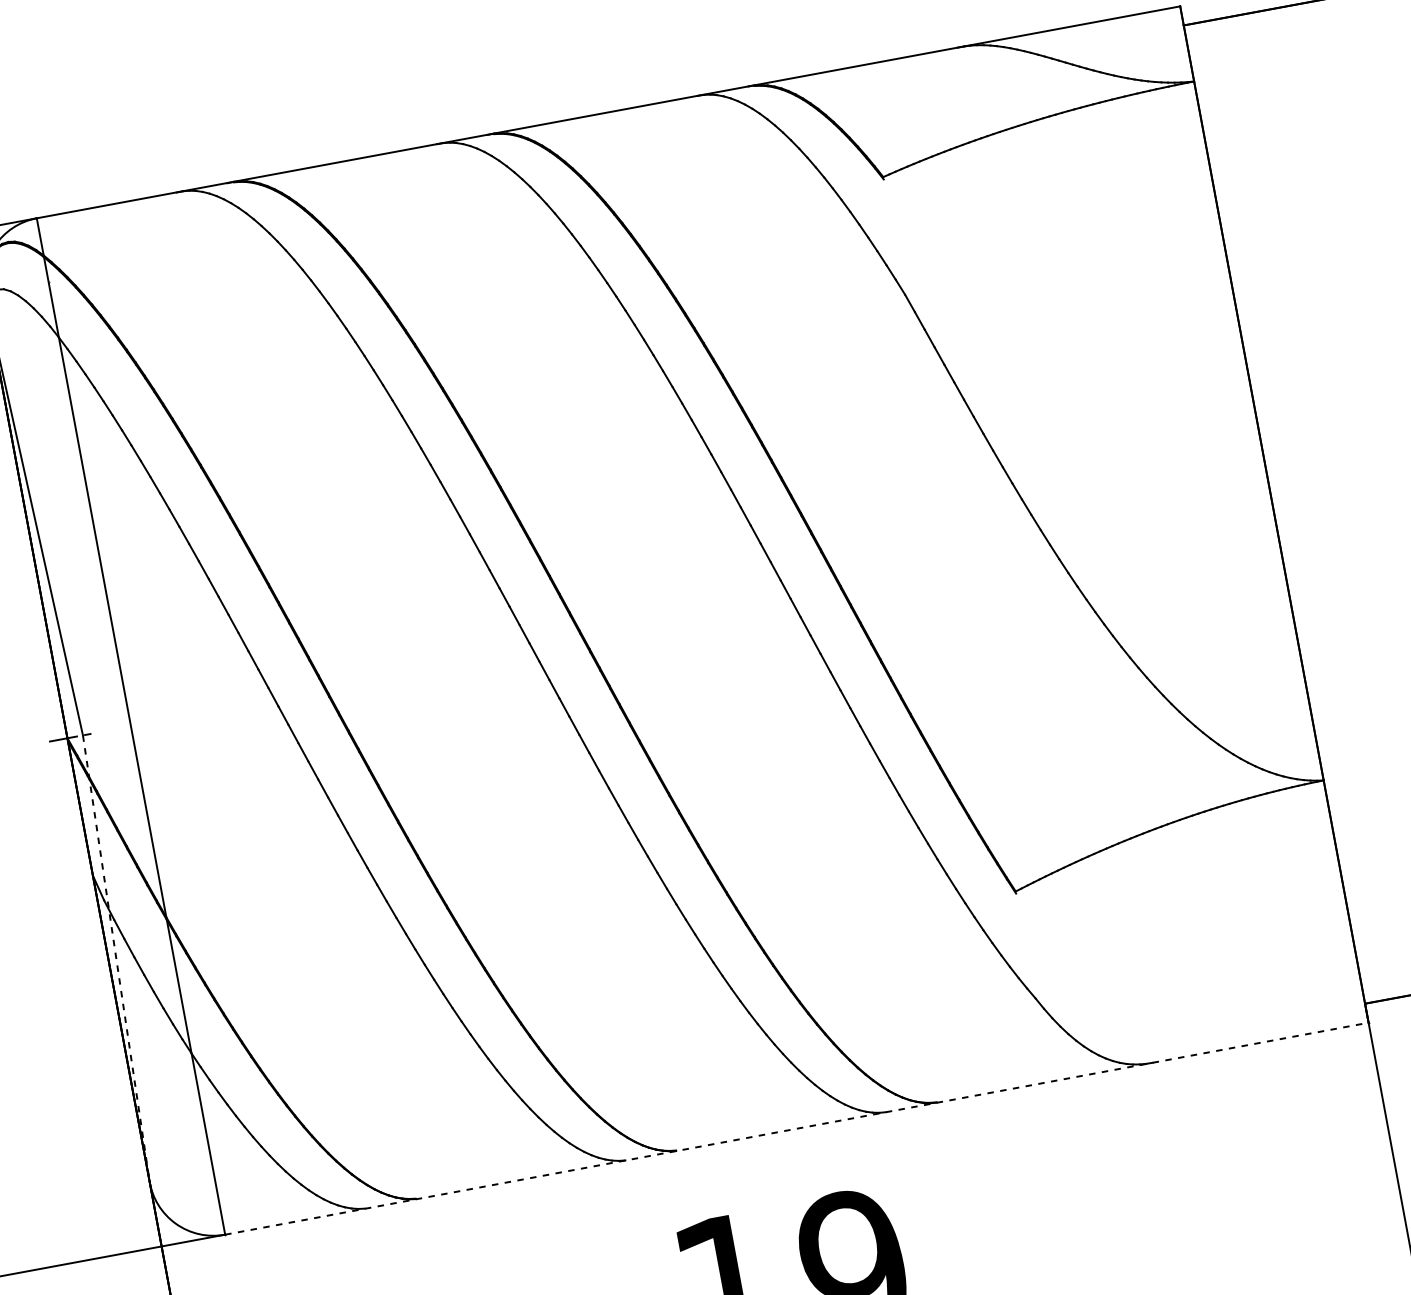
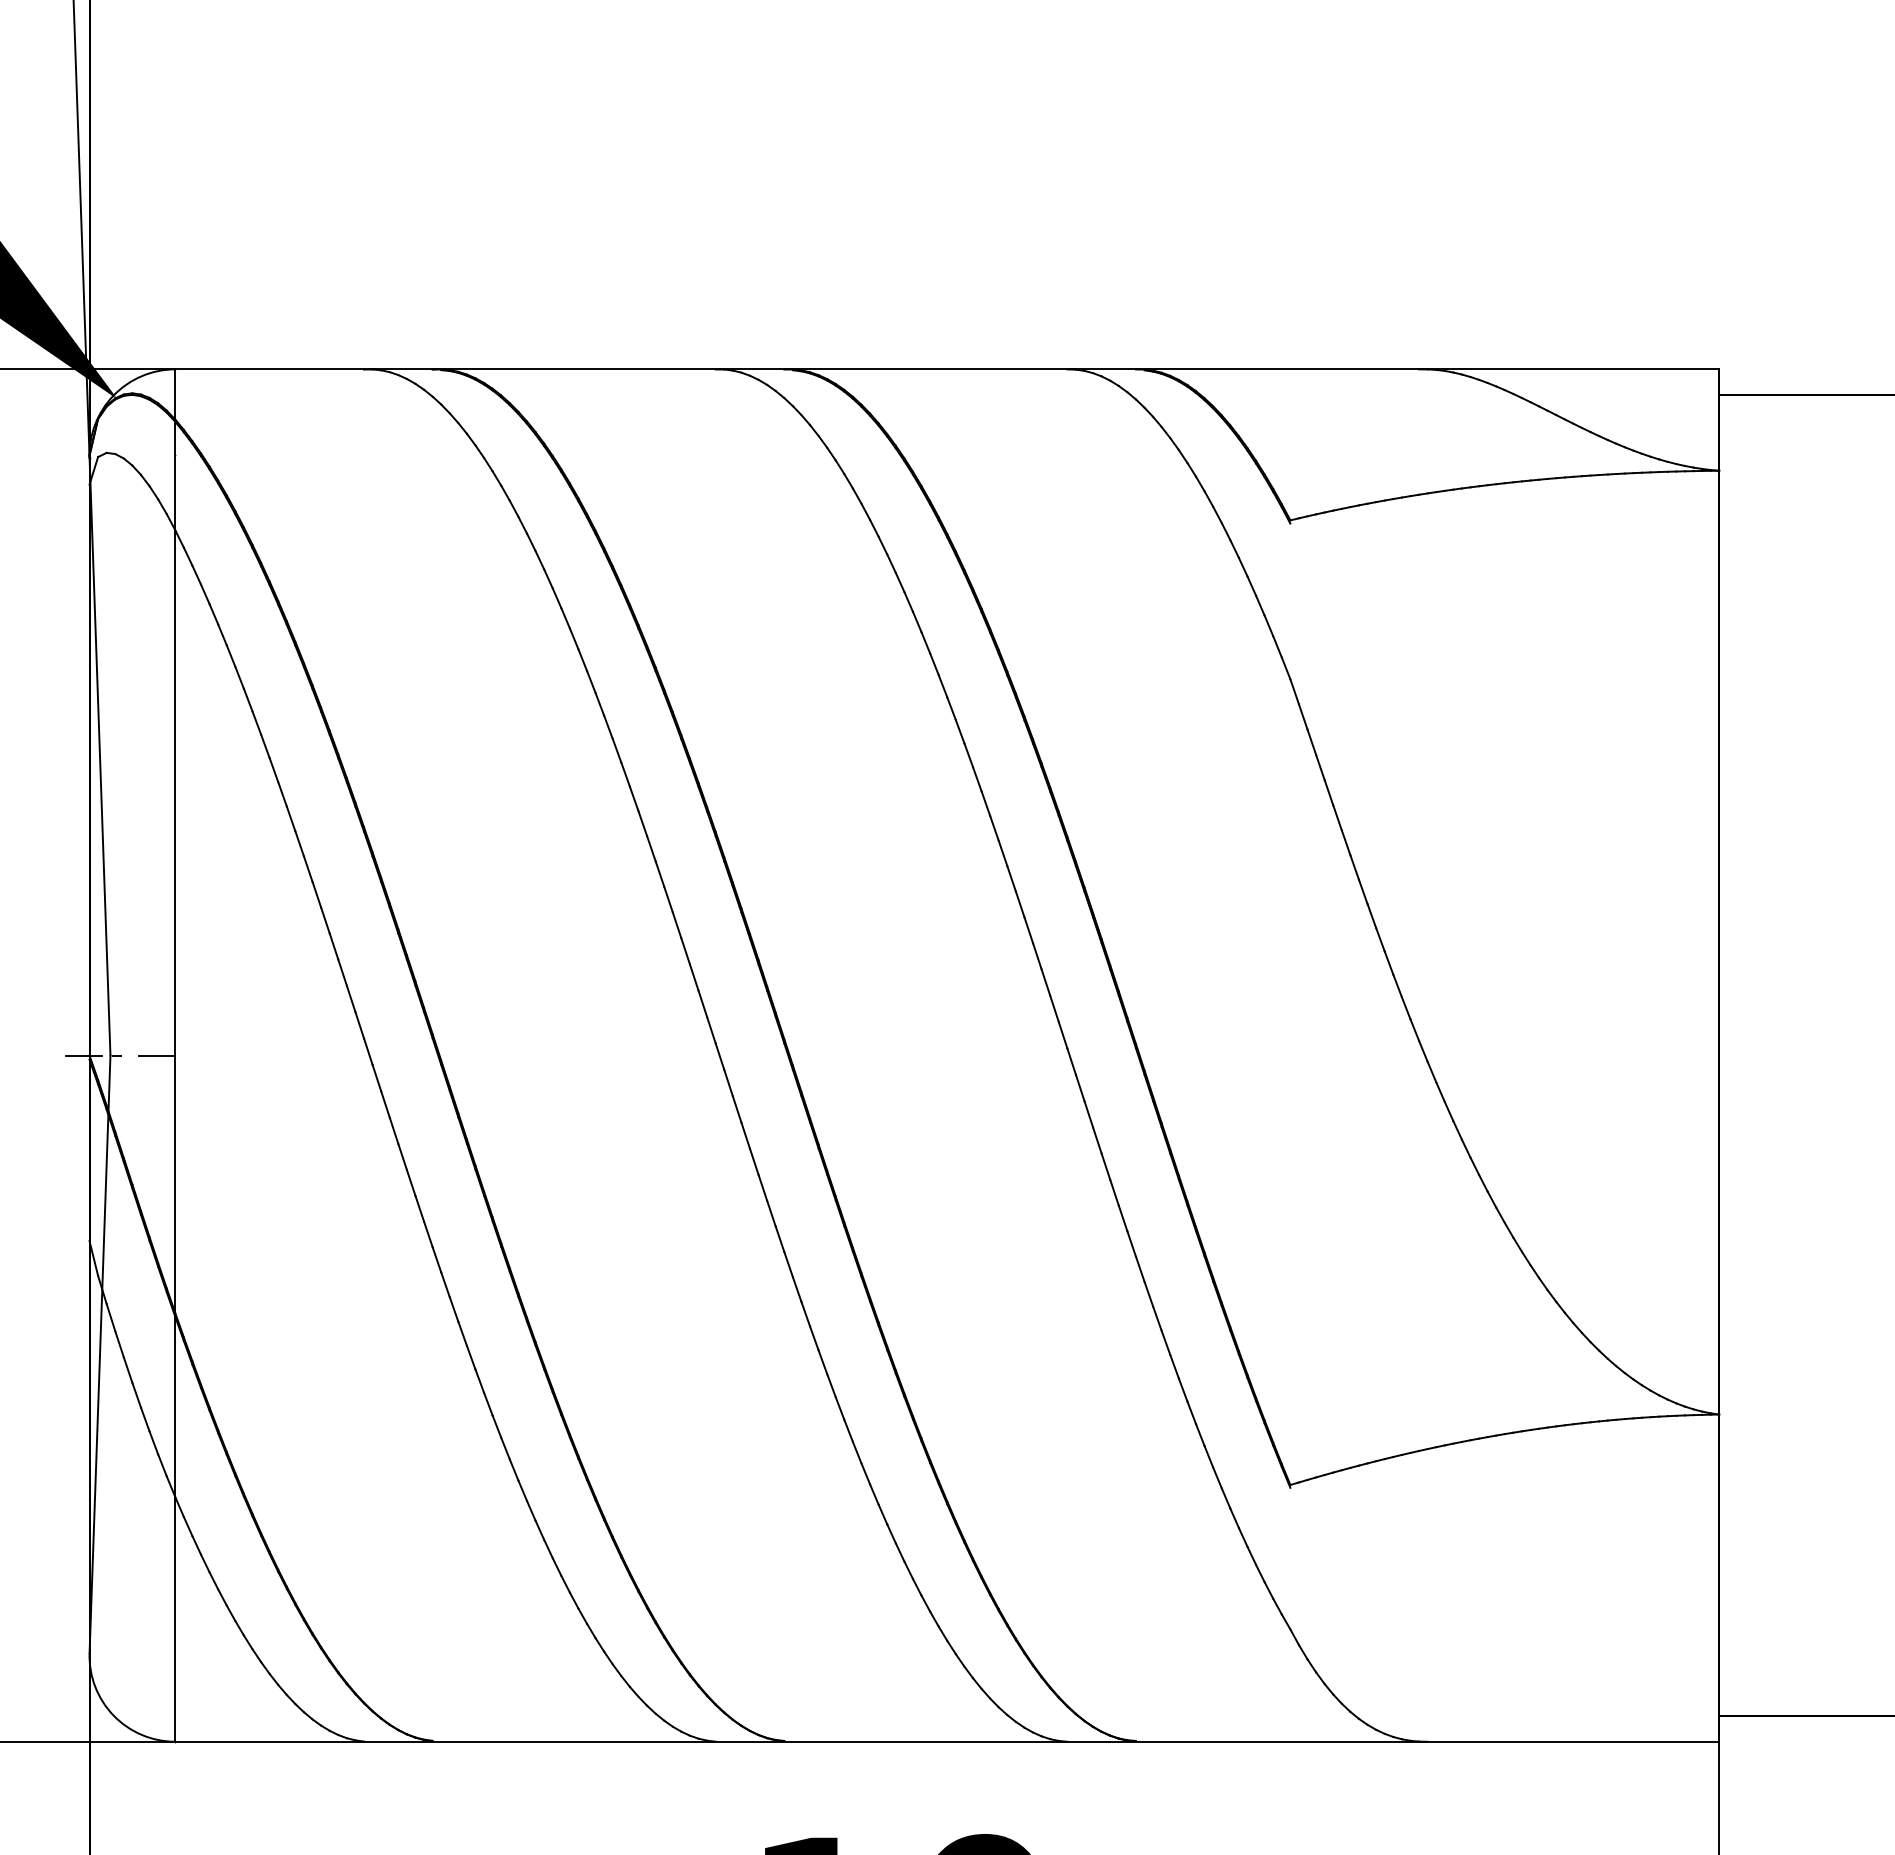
line: (117, 729) -> (156, 1055), added
line: (116, 958) -> (100, 1354), dashed -> solid
line: (797, 1128) -> (947, 1741), dashed -> solid

